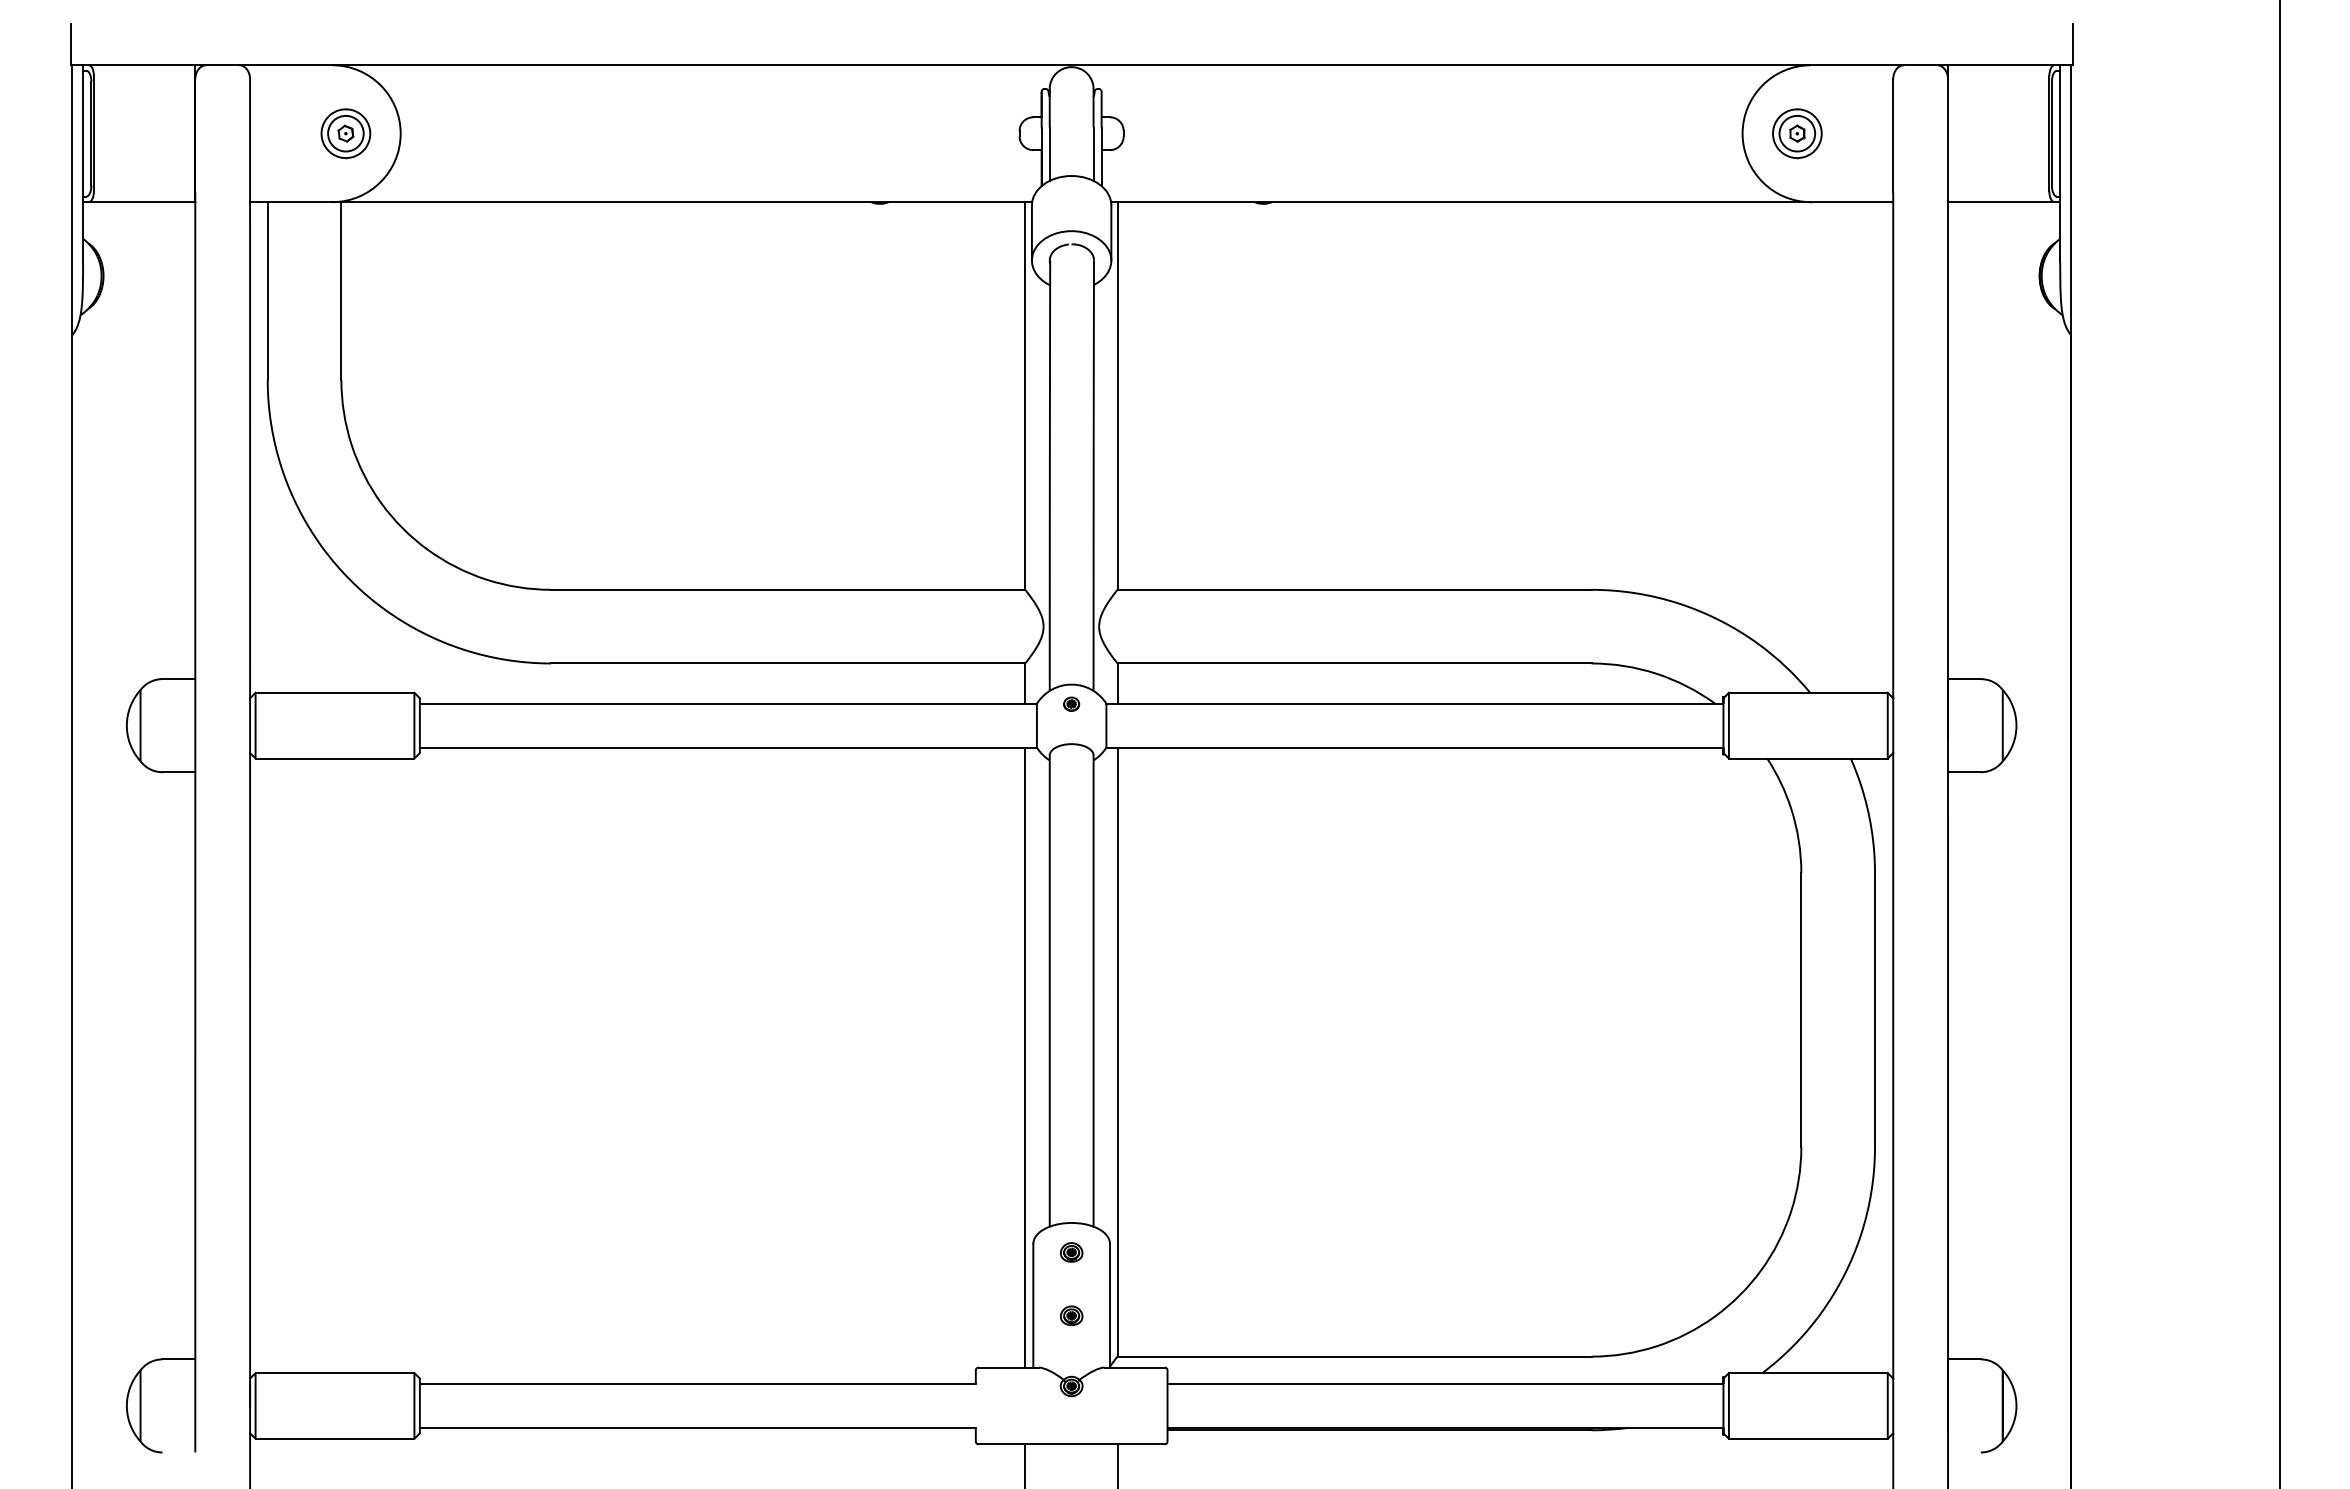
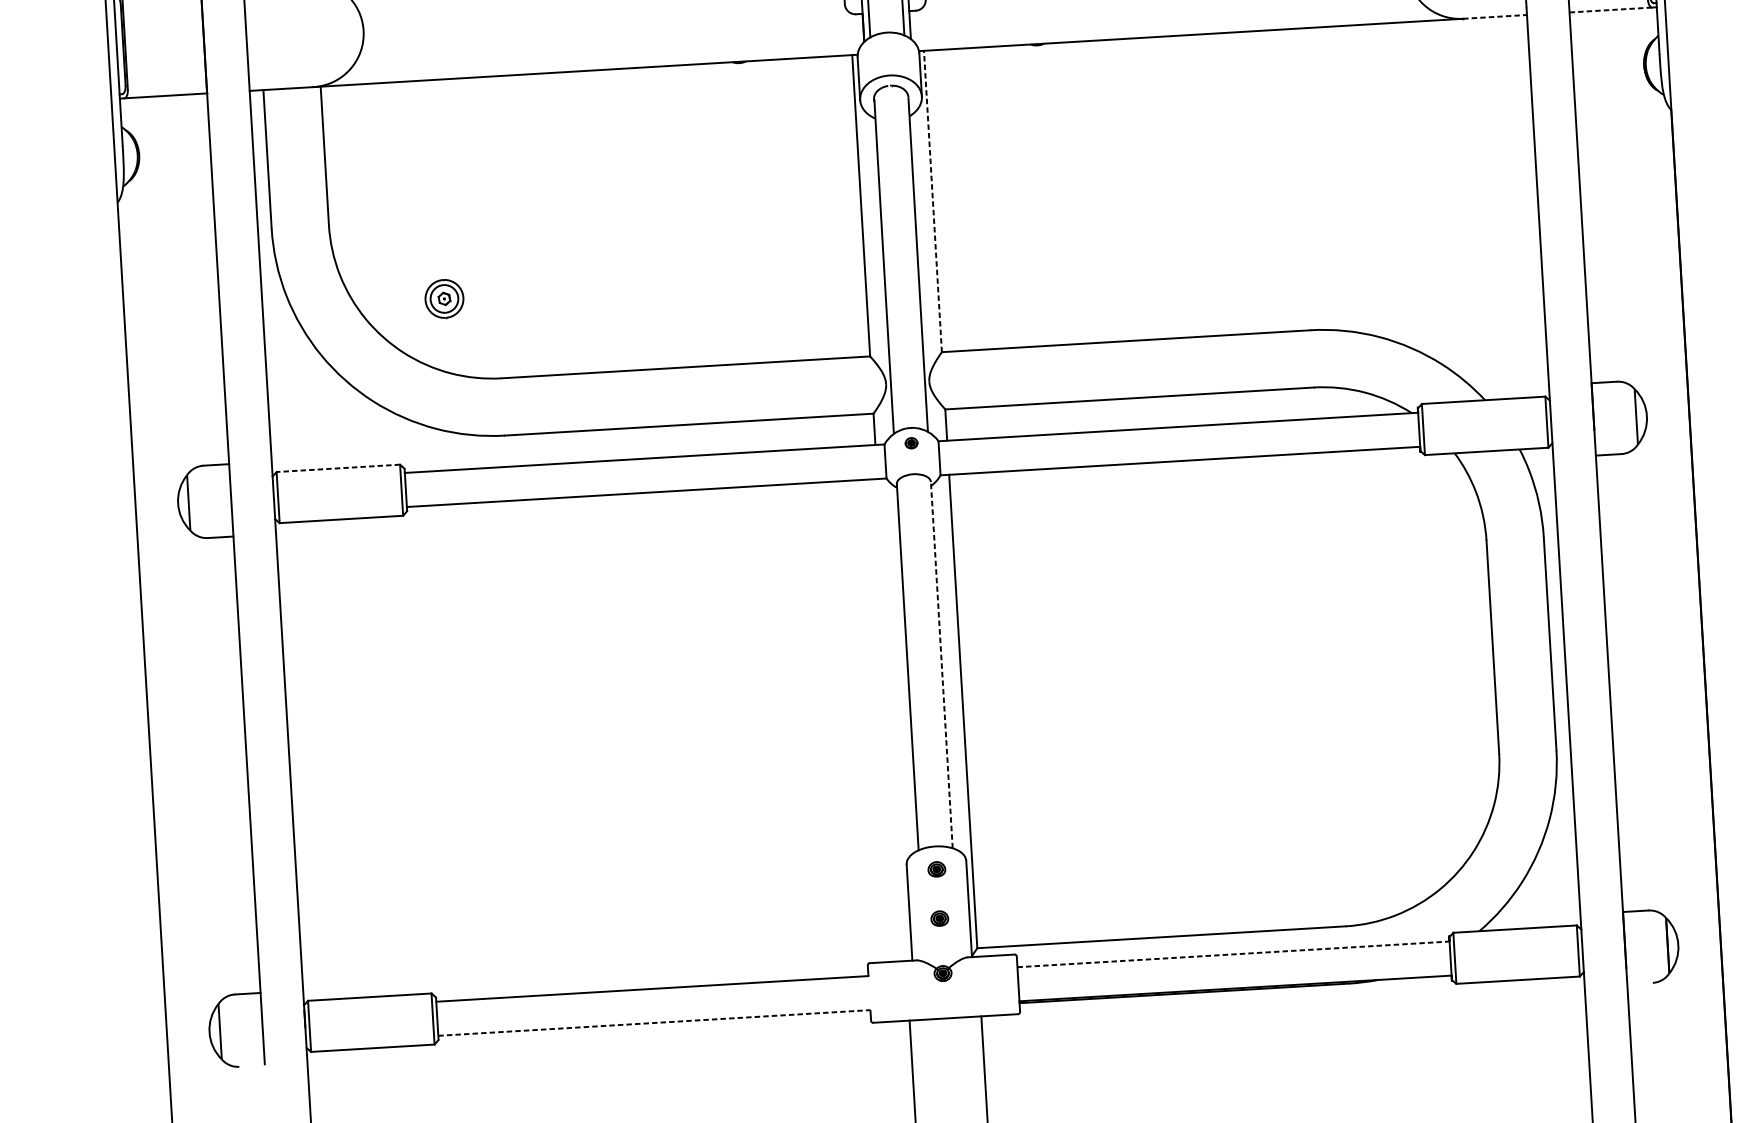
part: (345, 133) -> (444, 298), moved
line: (1852, 202) -> (1495, 17), solid -> dashed
line: (2001, 202) -> (1611, 10), solid -> dashed
line: (1117, 396) -> (932, 201), solid -> dashed
line: (334, 692) -> (337, 468), solid -> dashed
line: (1093, 991) -> (941, 665), solid -> dashed
line: (1025, 1057) -> (891, 719), removed
line: (1445, 1384) -> (1233, 954), solid -> dashed
line: (697, 1427) -> (654, 1022), solid -> dashed

